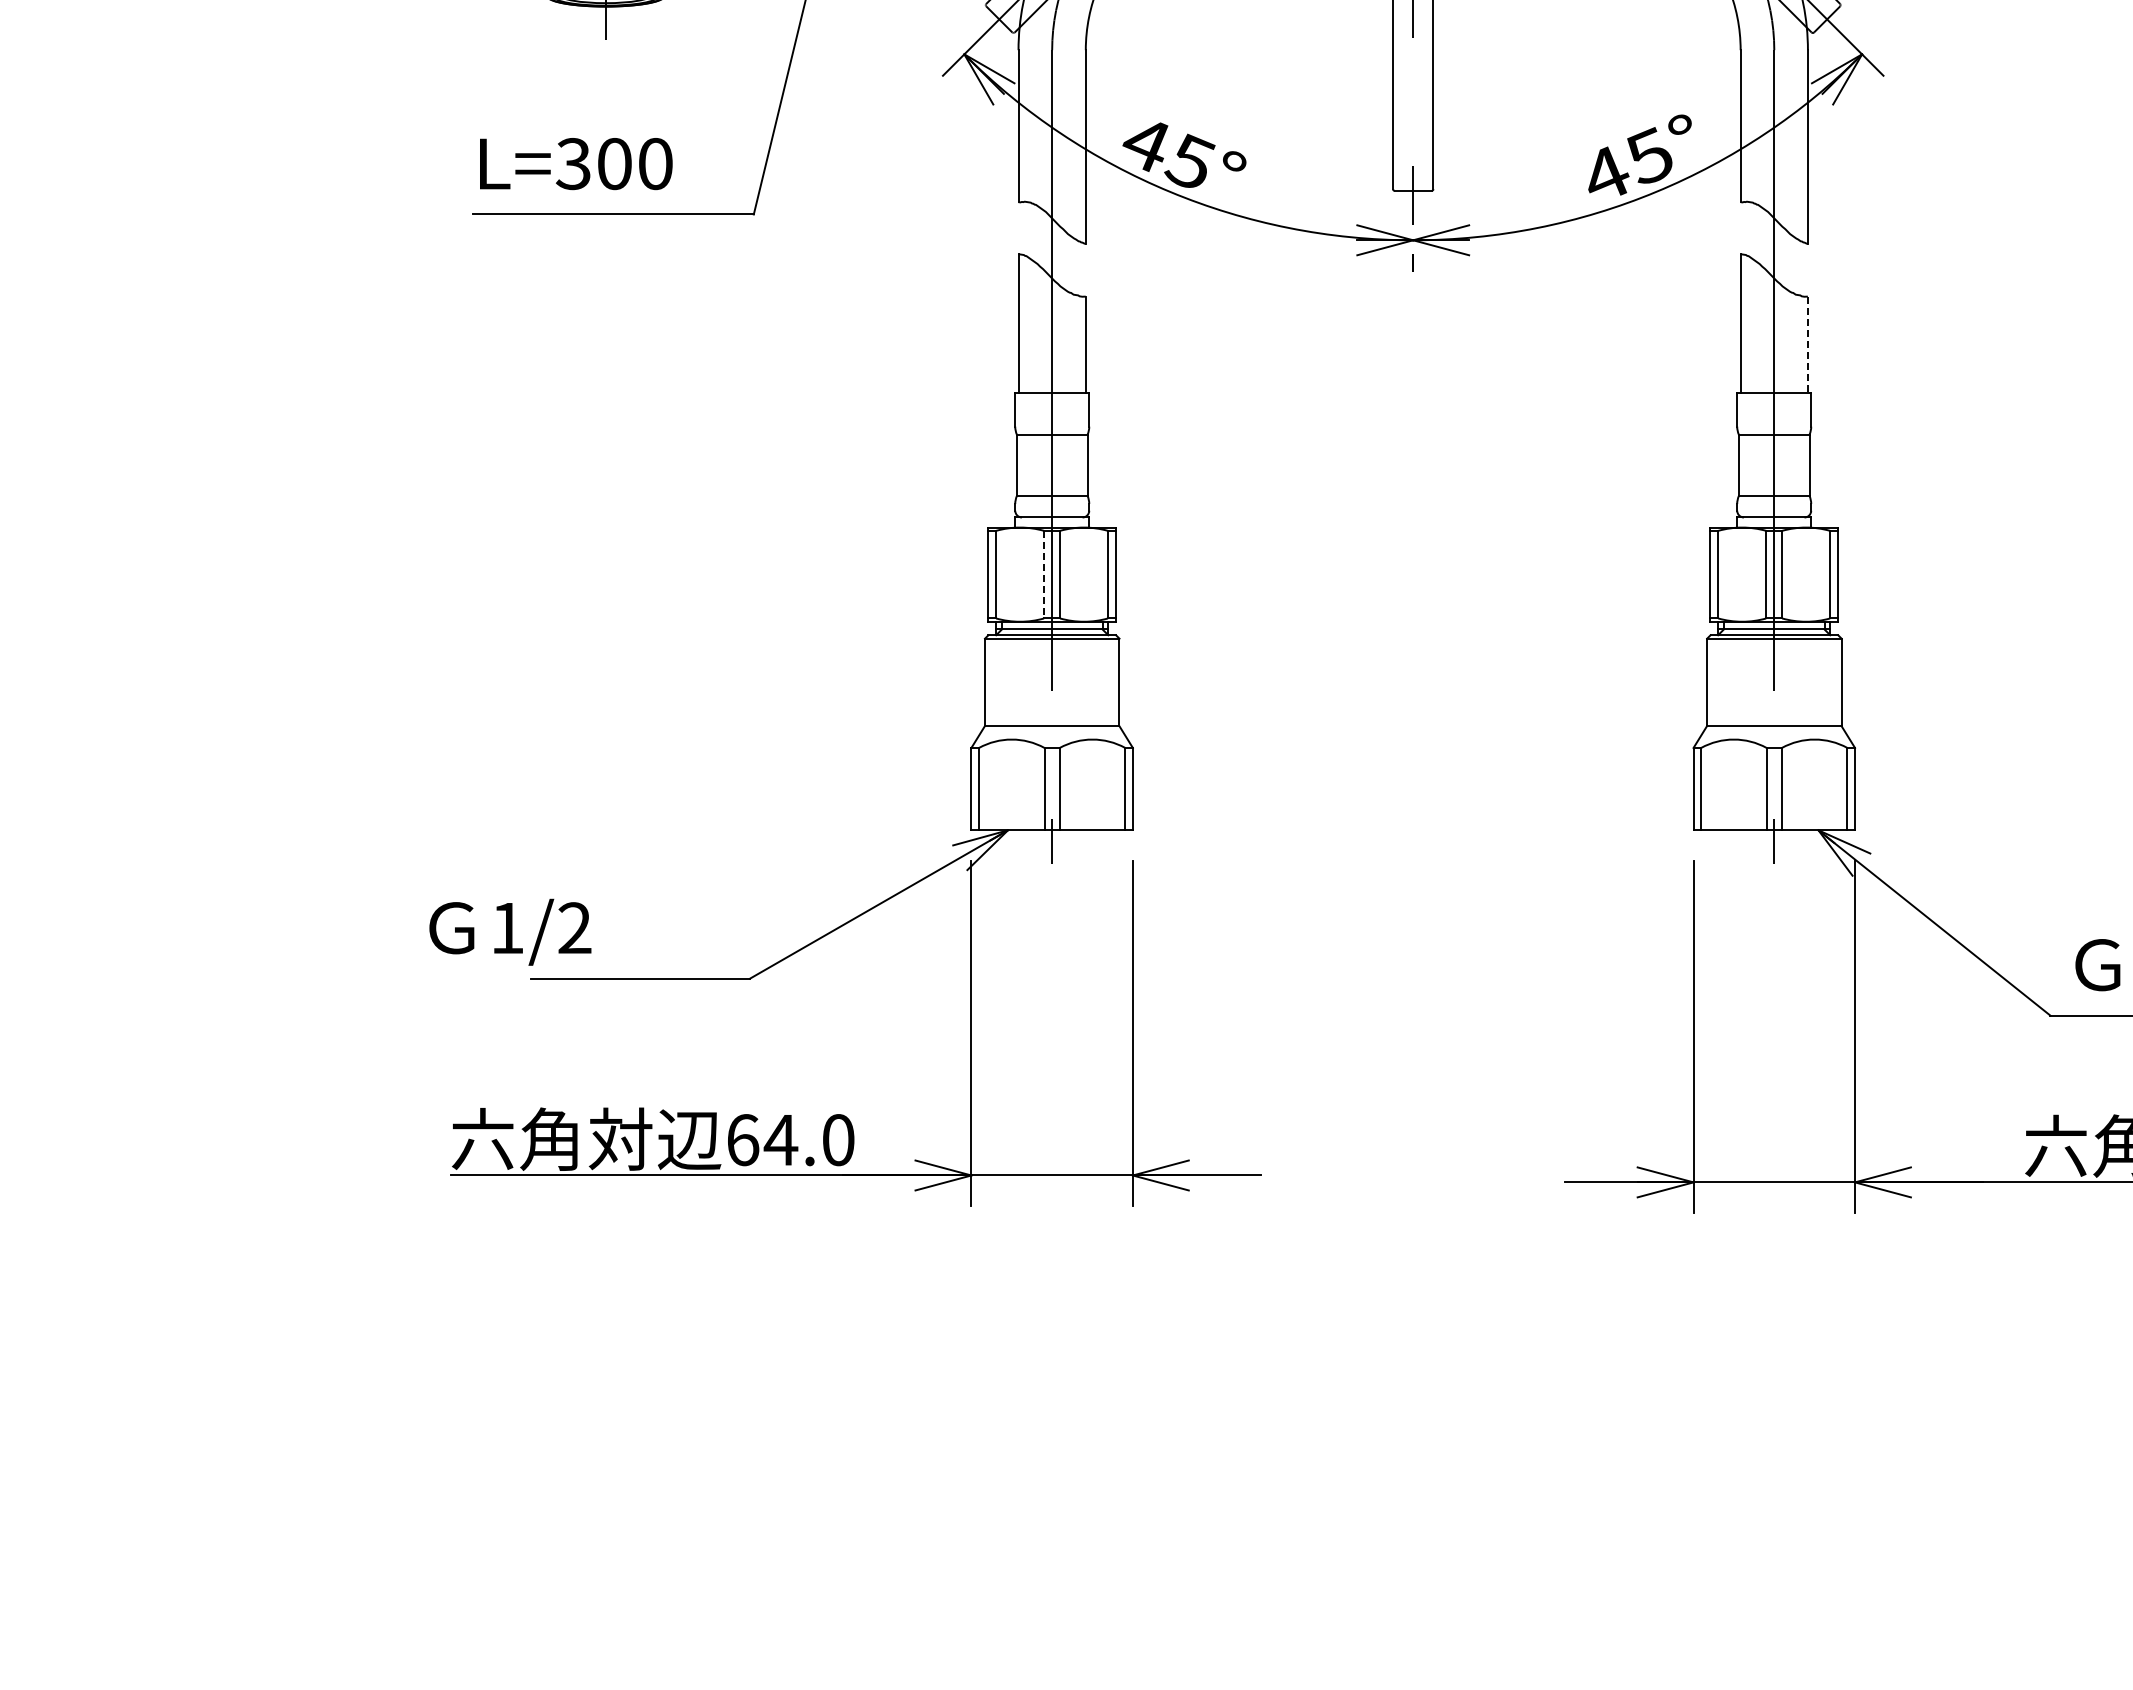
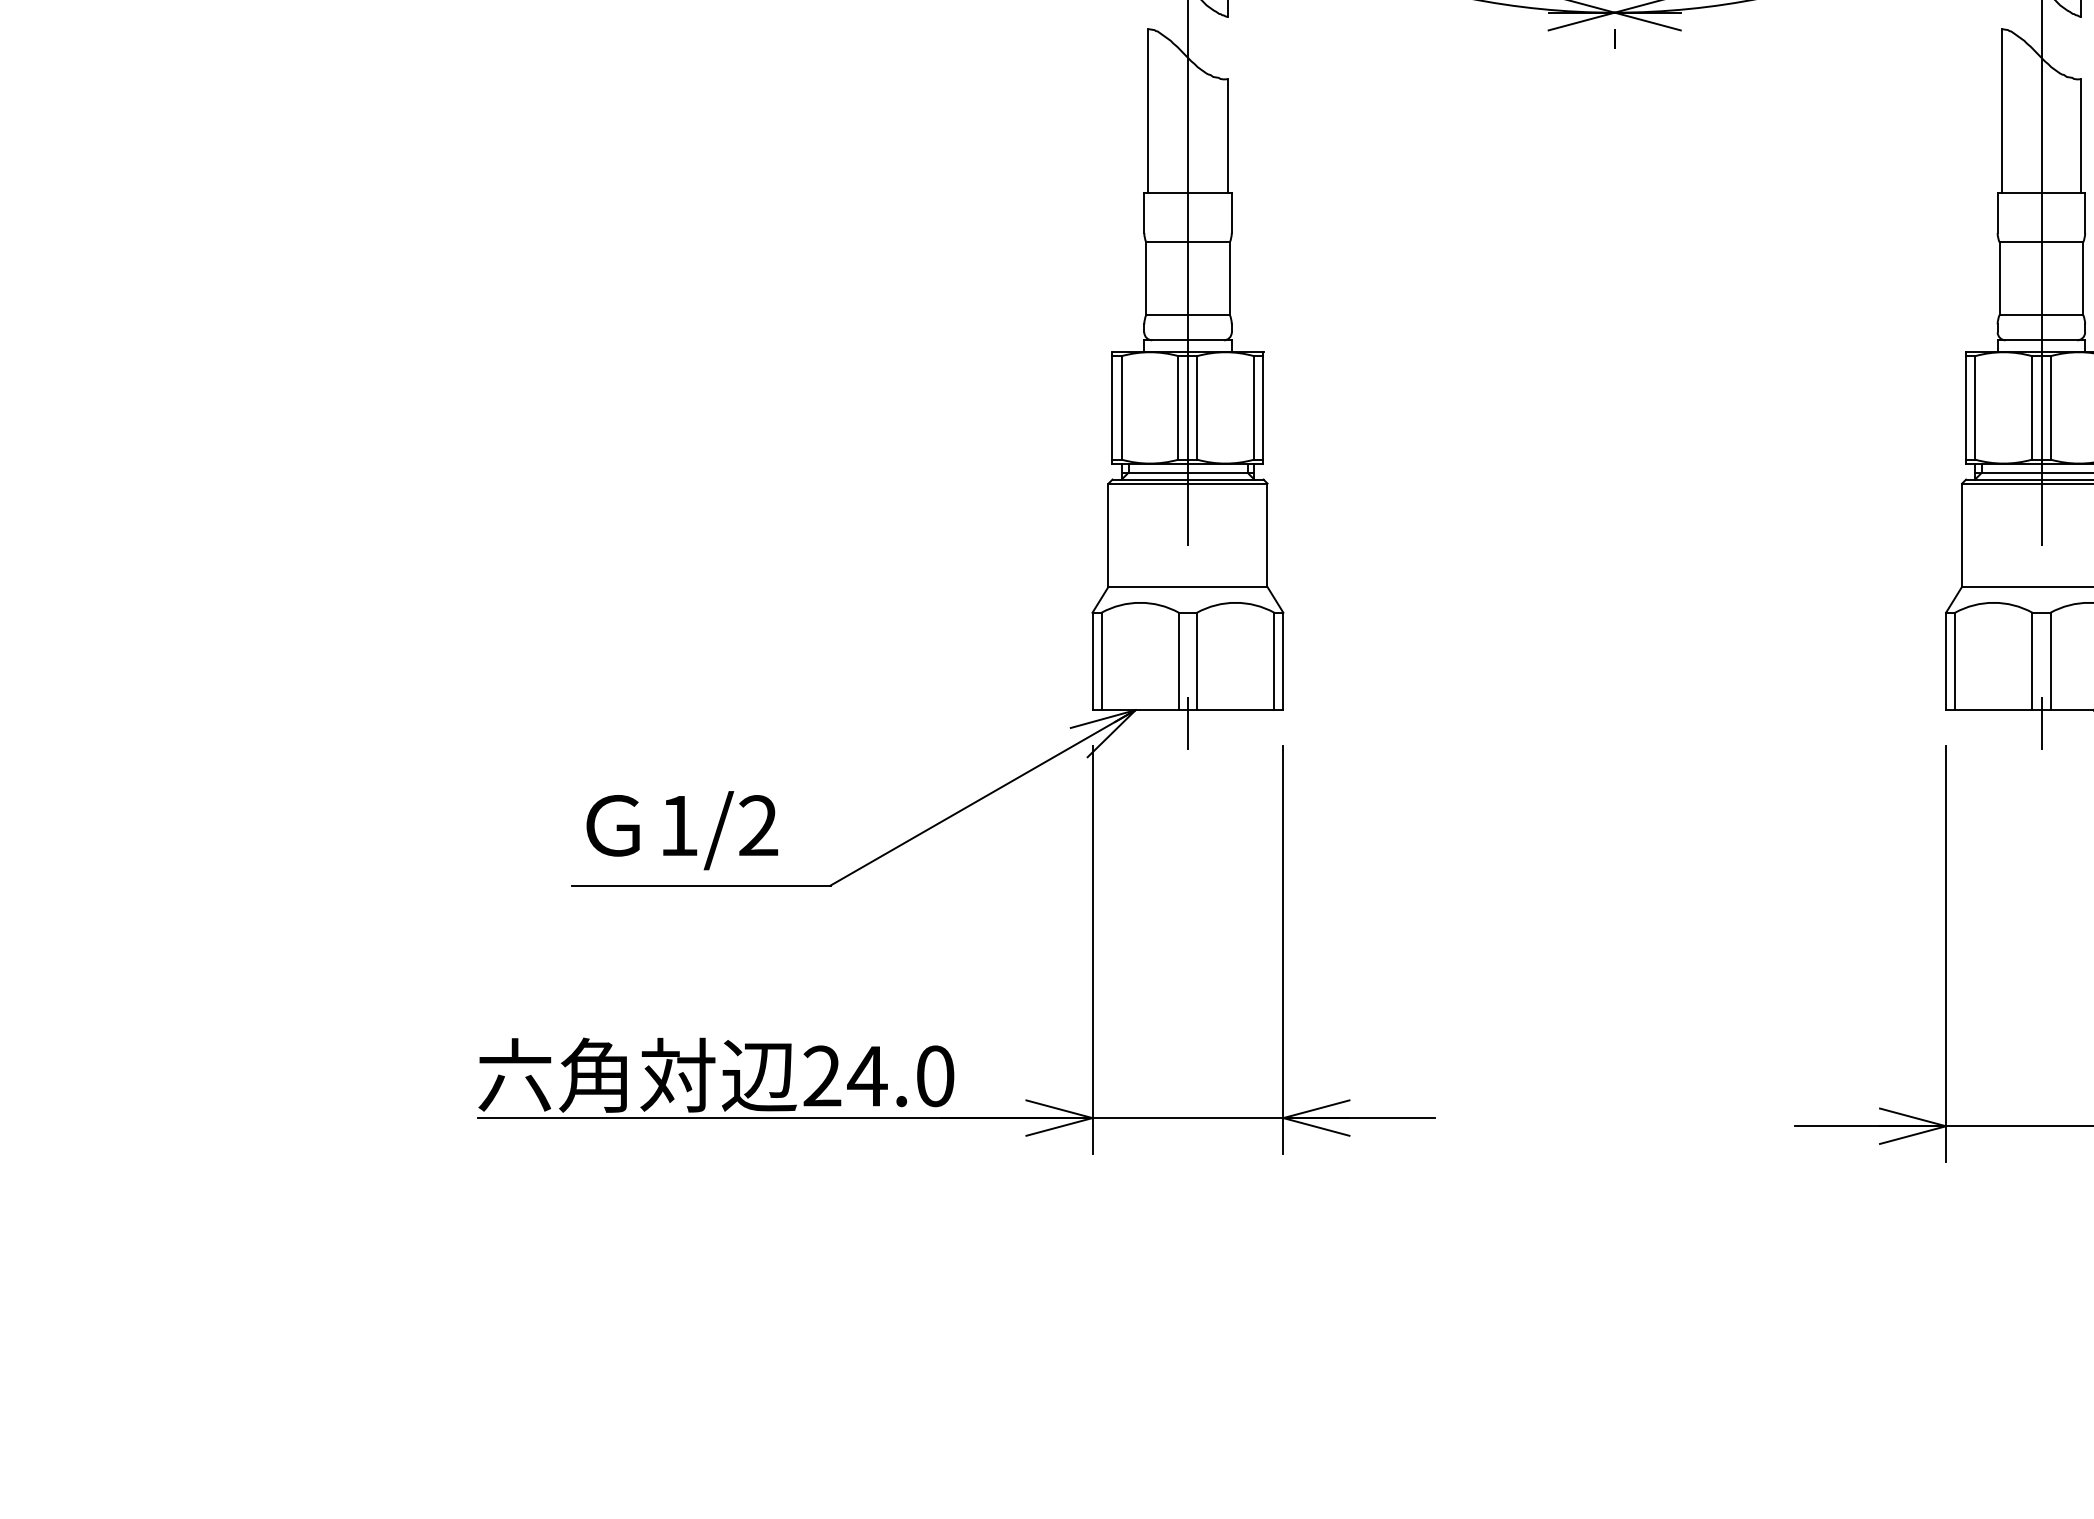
line: (1807, 345) -> (2080, 137), dashed -> solid
line: (1044, 574) -> (1178, 407), dashed -> solid
text: (510, 931) -> (682, 829), moved
text: (743, 1140) -> (823, 1076), 64.0 -> 24.0

